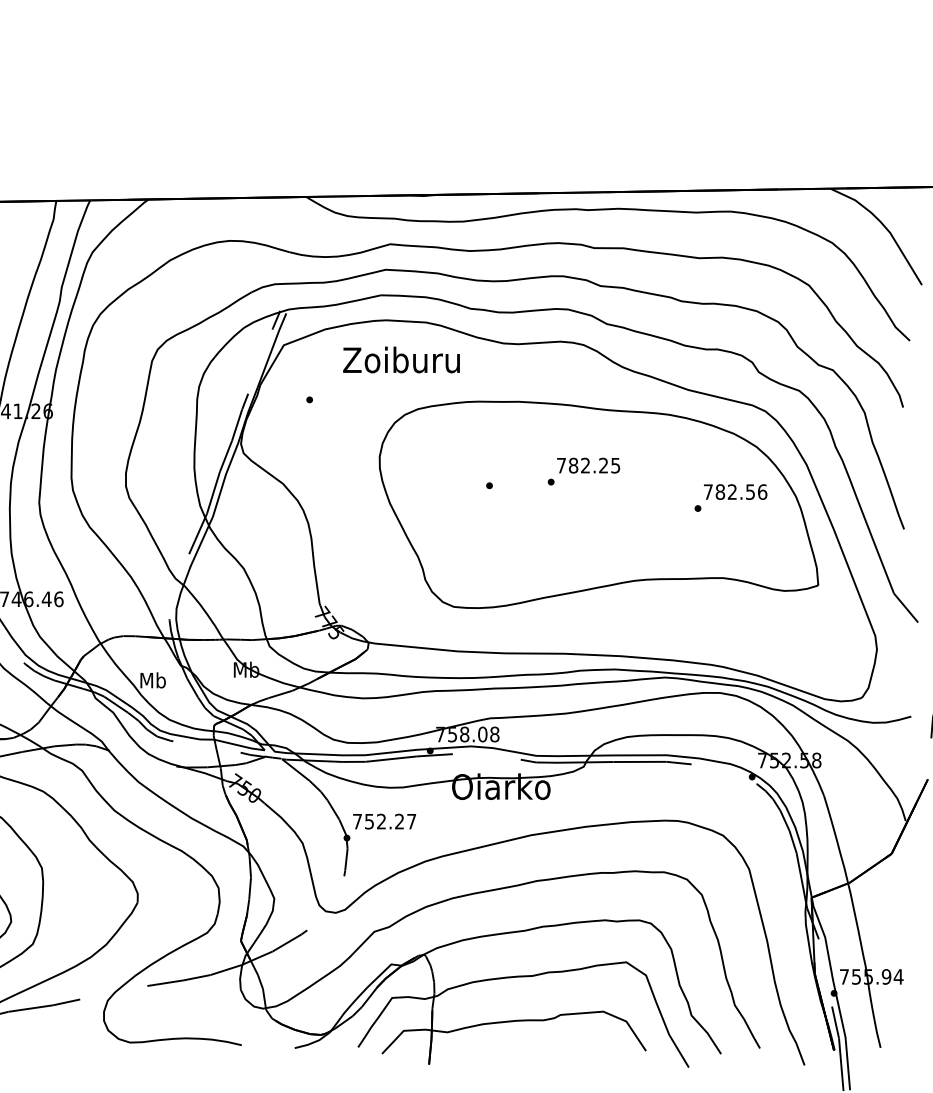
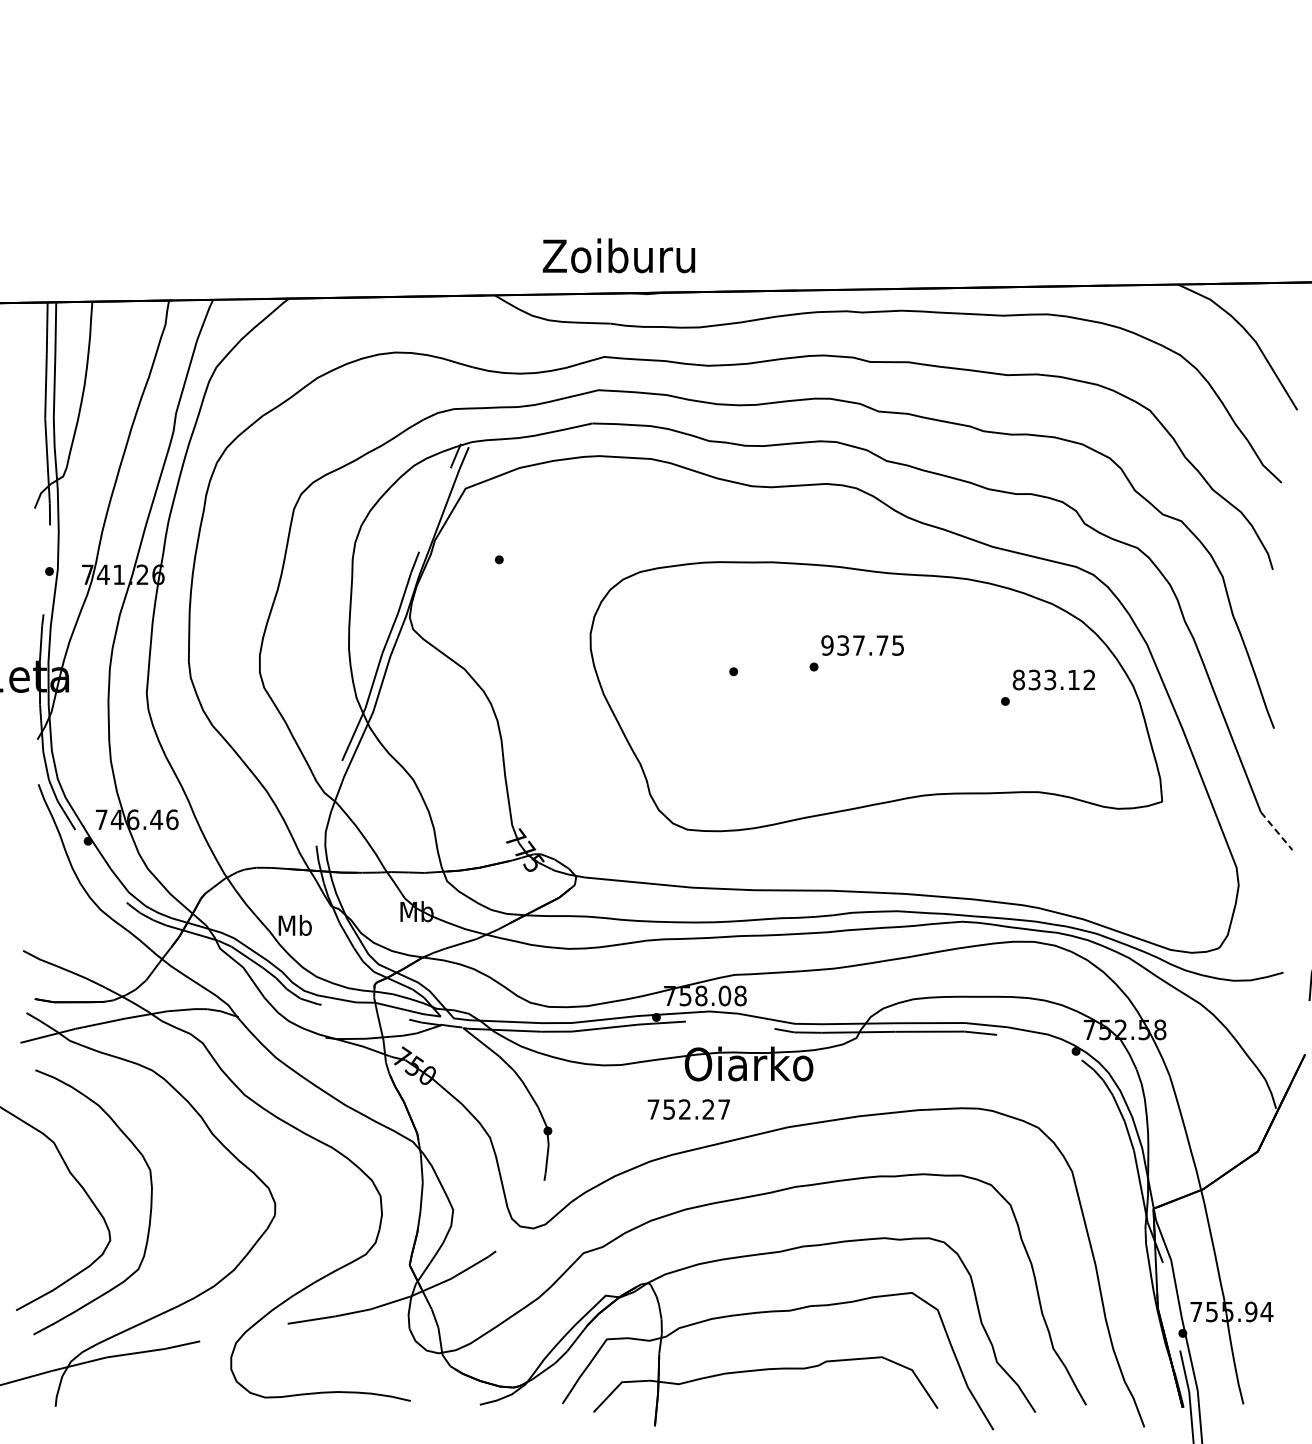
text: (401, 359) -> (618, 255), moved
text: (582, 465) -> (854, 645), 782.25 -> 937.75
text: (734, 491) -> (1053, 679), 782.56 -> 833.12
line: (905, 608) -> (1276, 831), solid -> dashed
text: (384, 821) -> (688, 1109), moved

